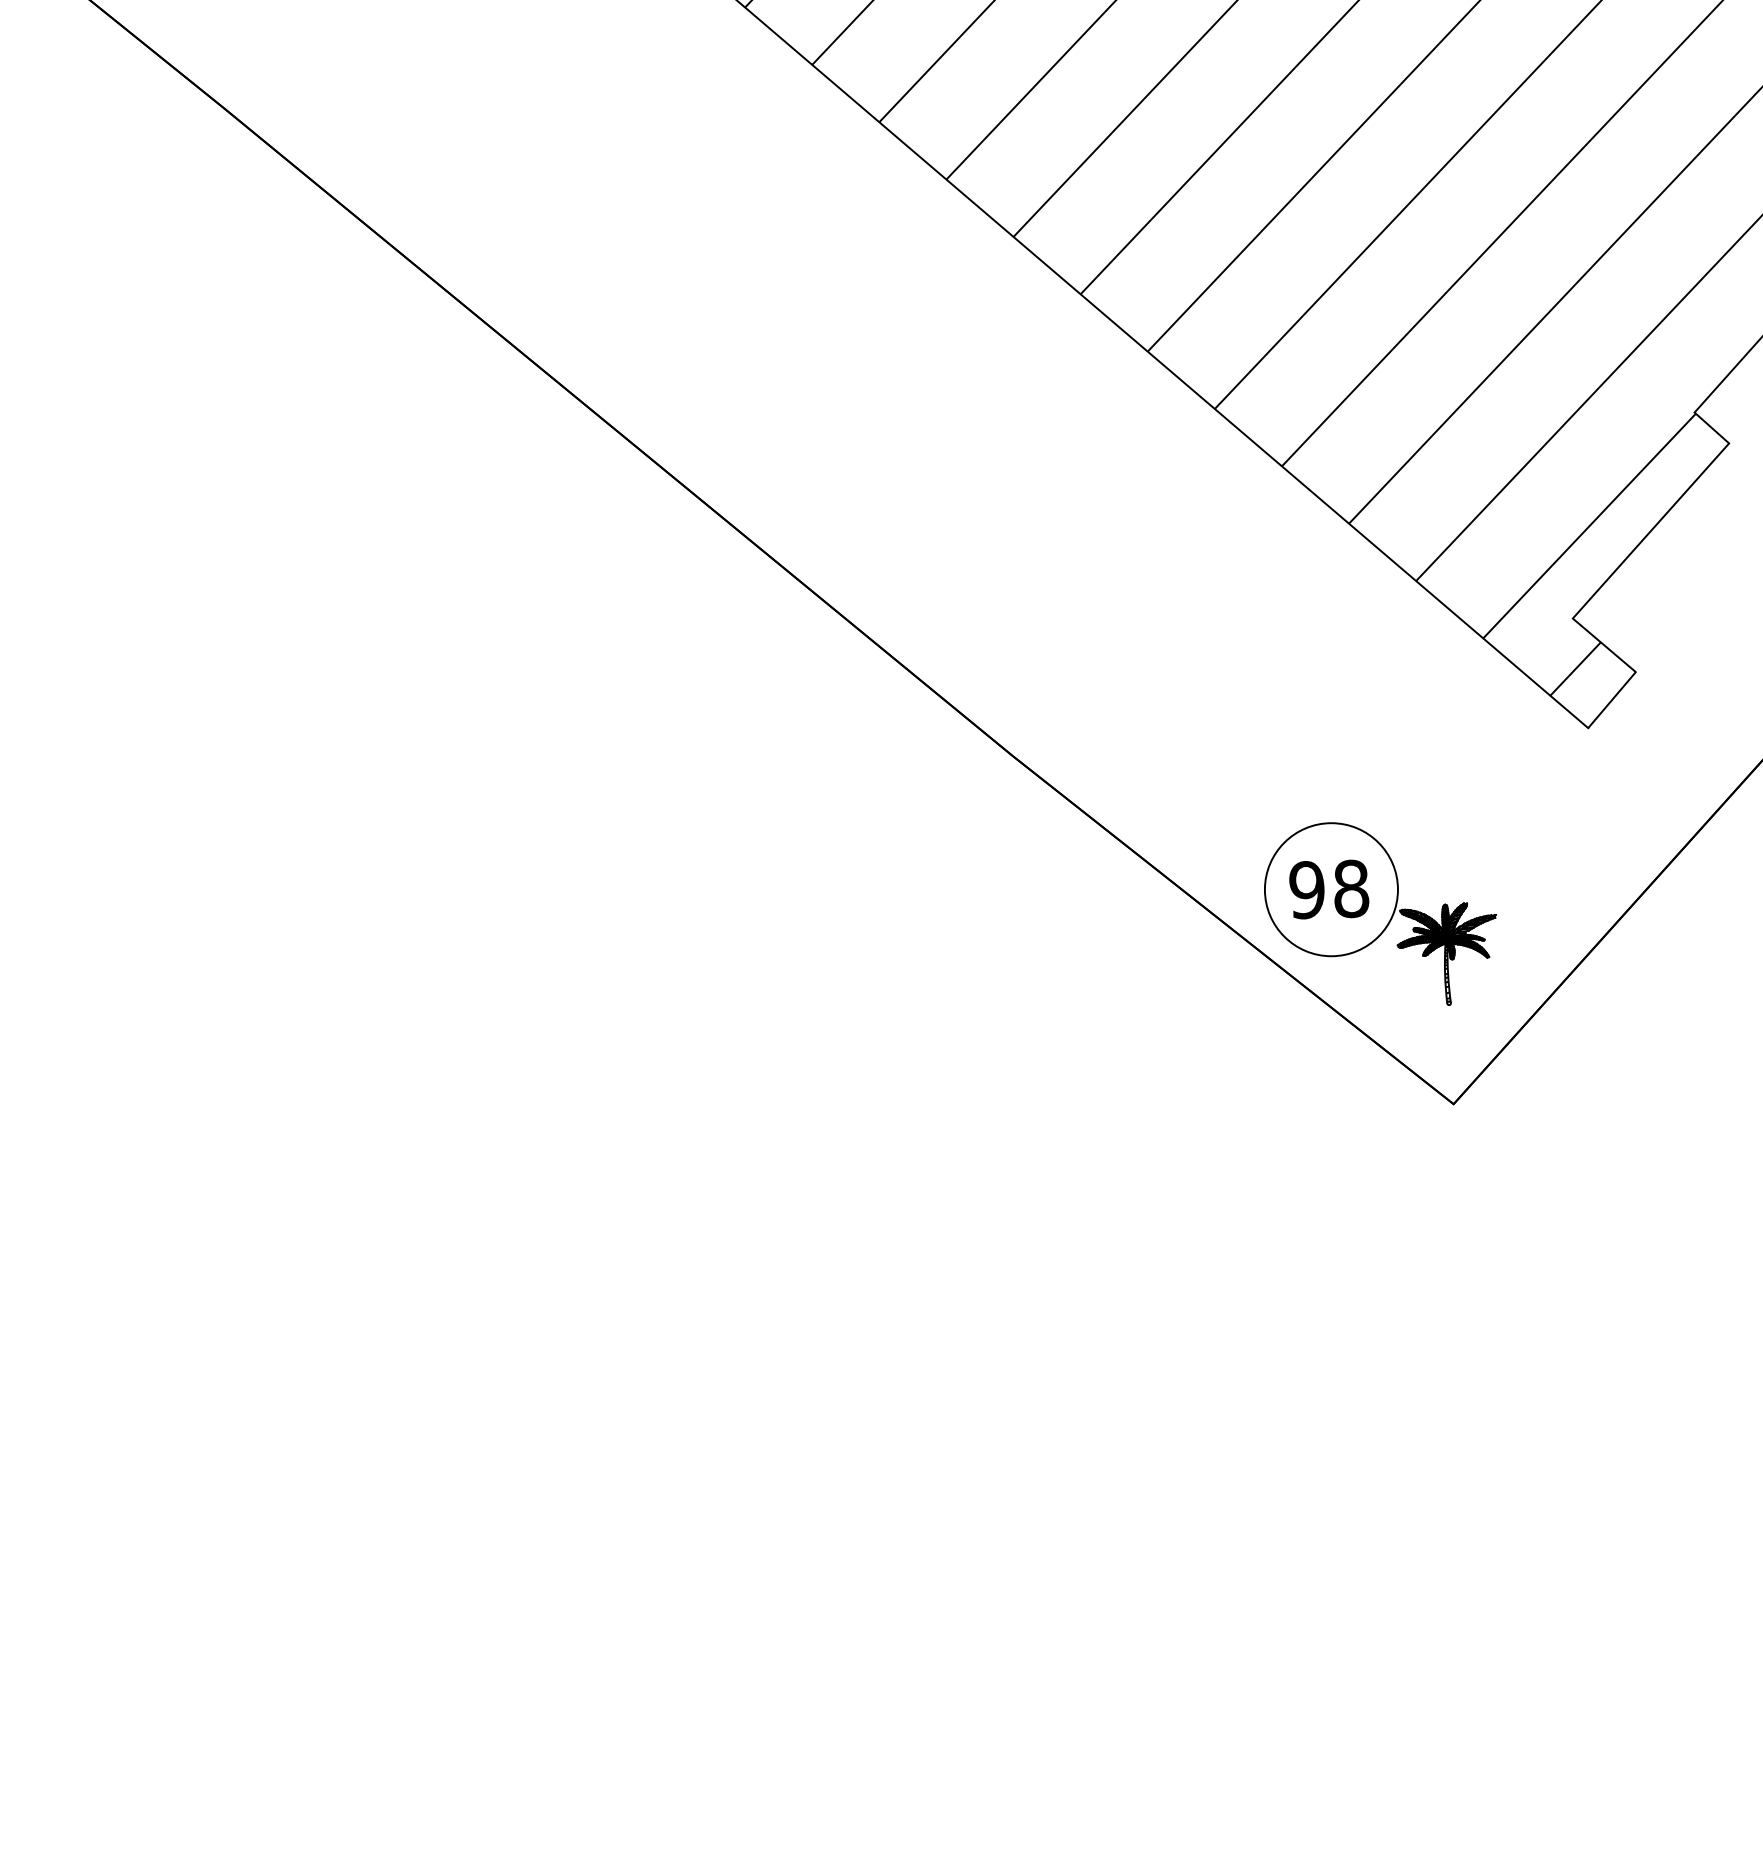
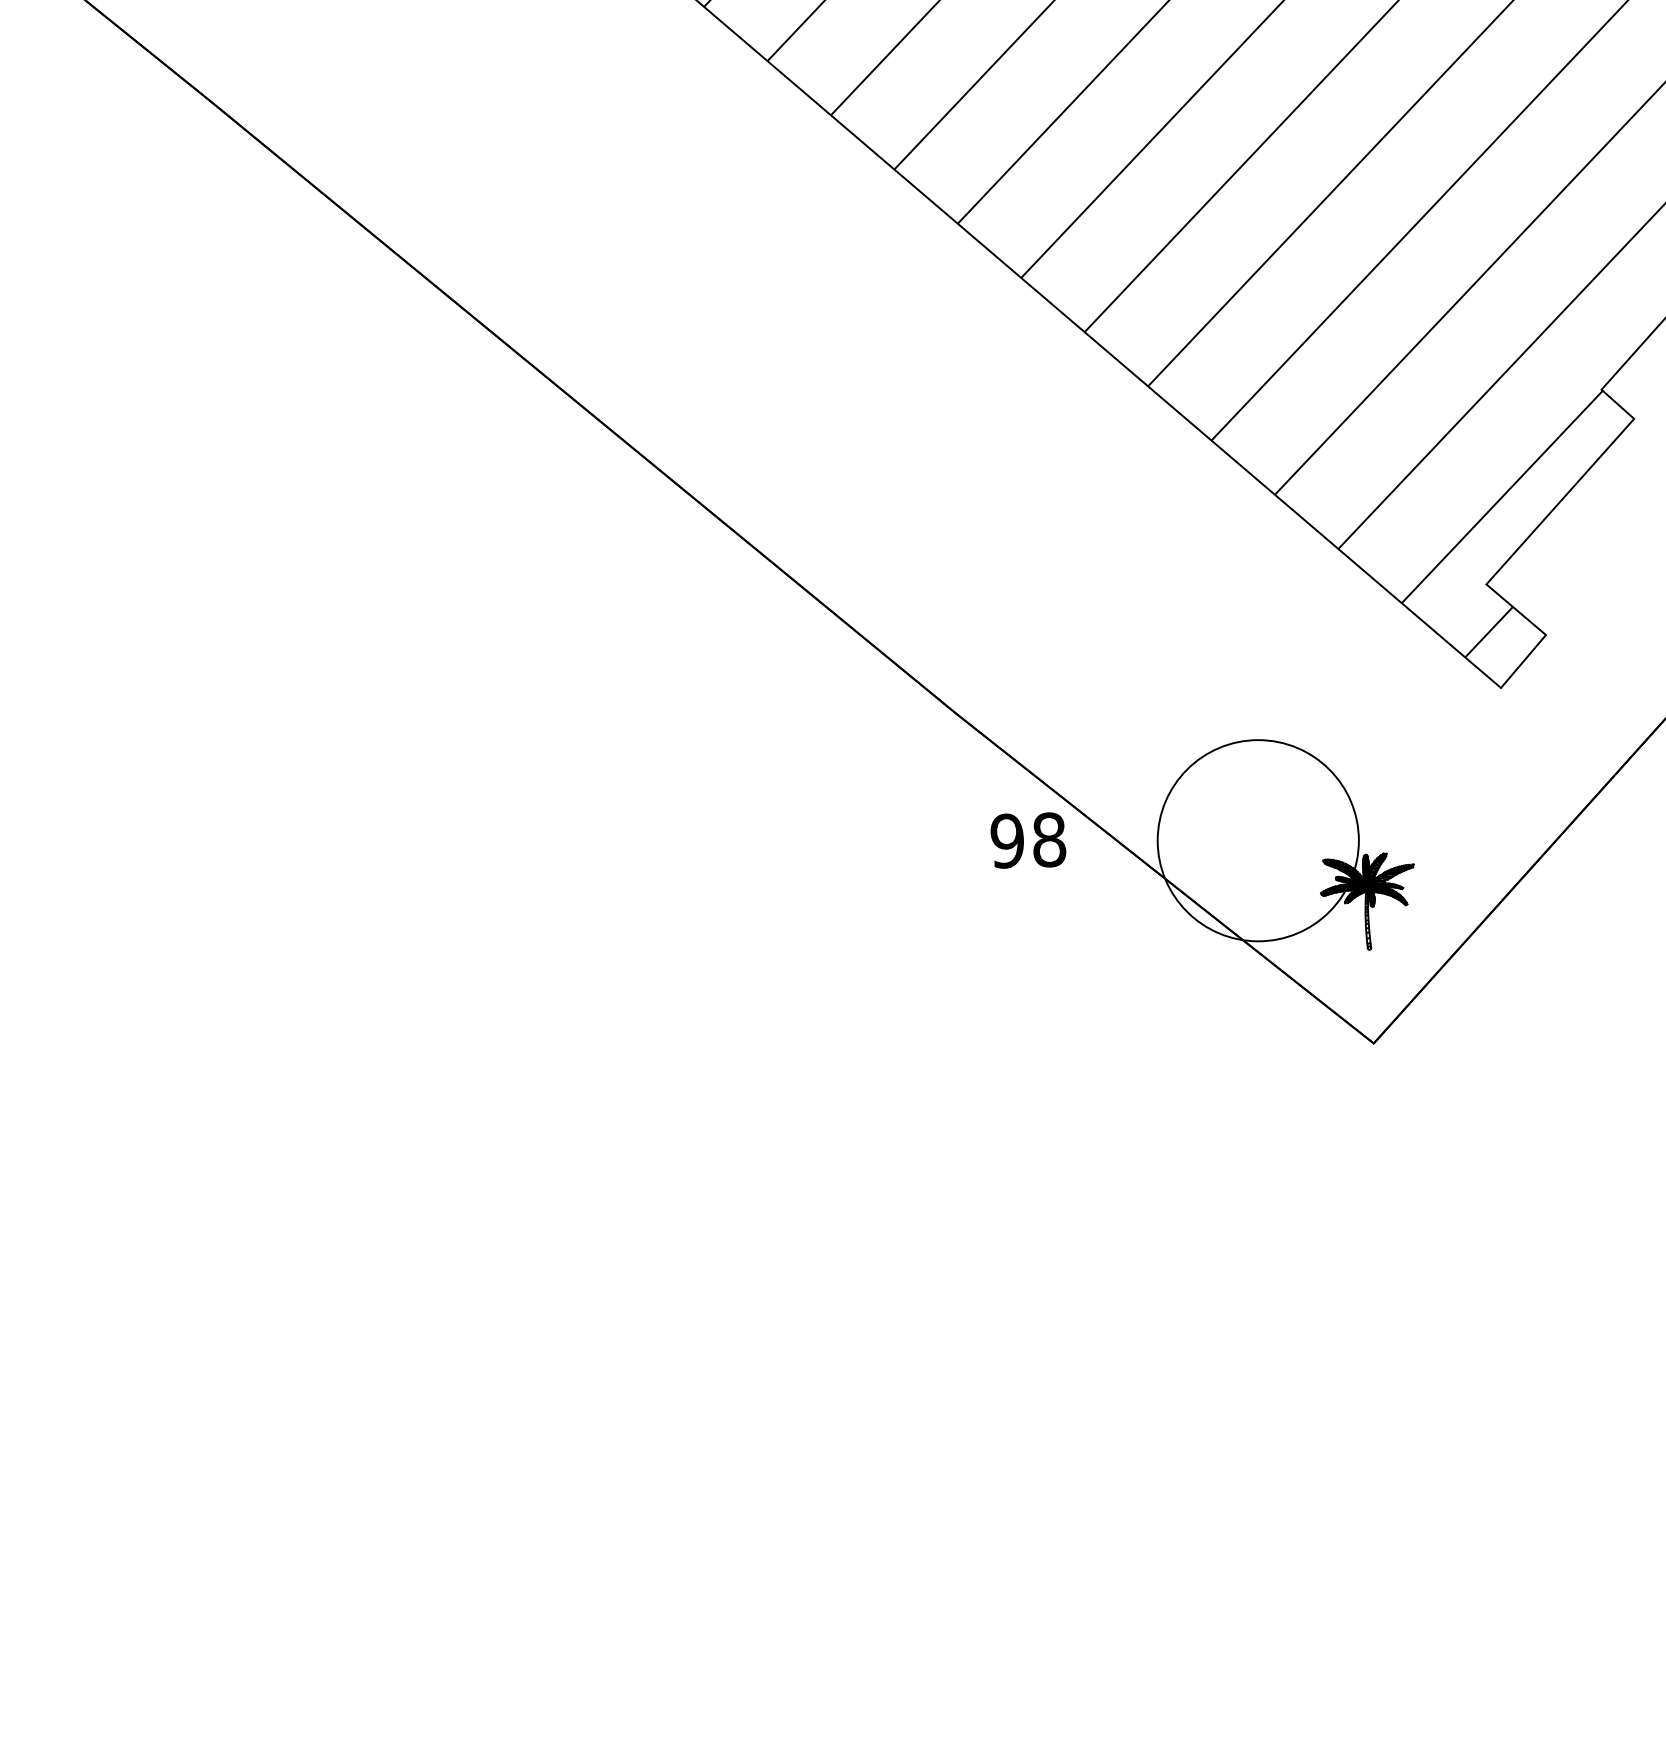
text: (1329, 889) -> (1028, 840), moved
circle: (1330, 889) -> (1257, 840), size x1.6

